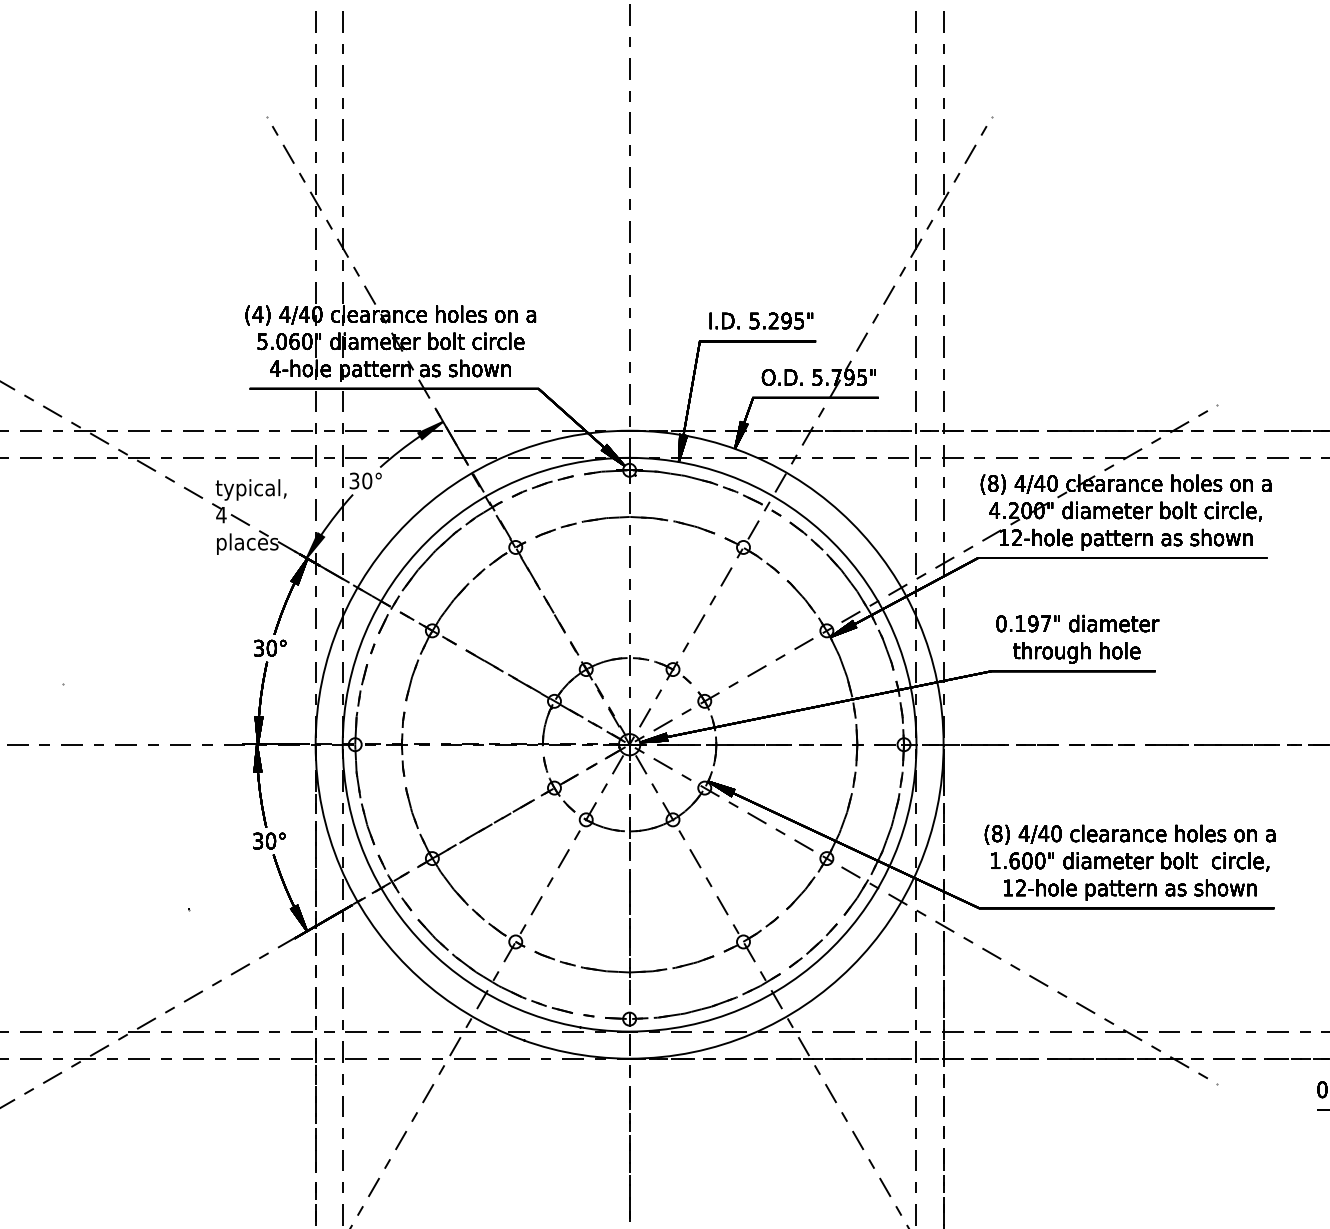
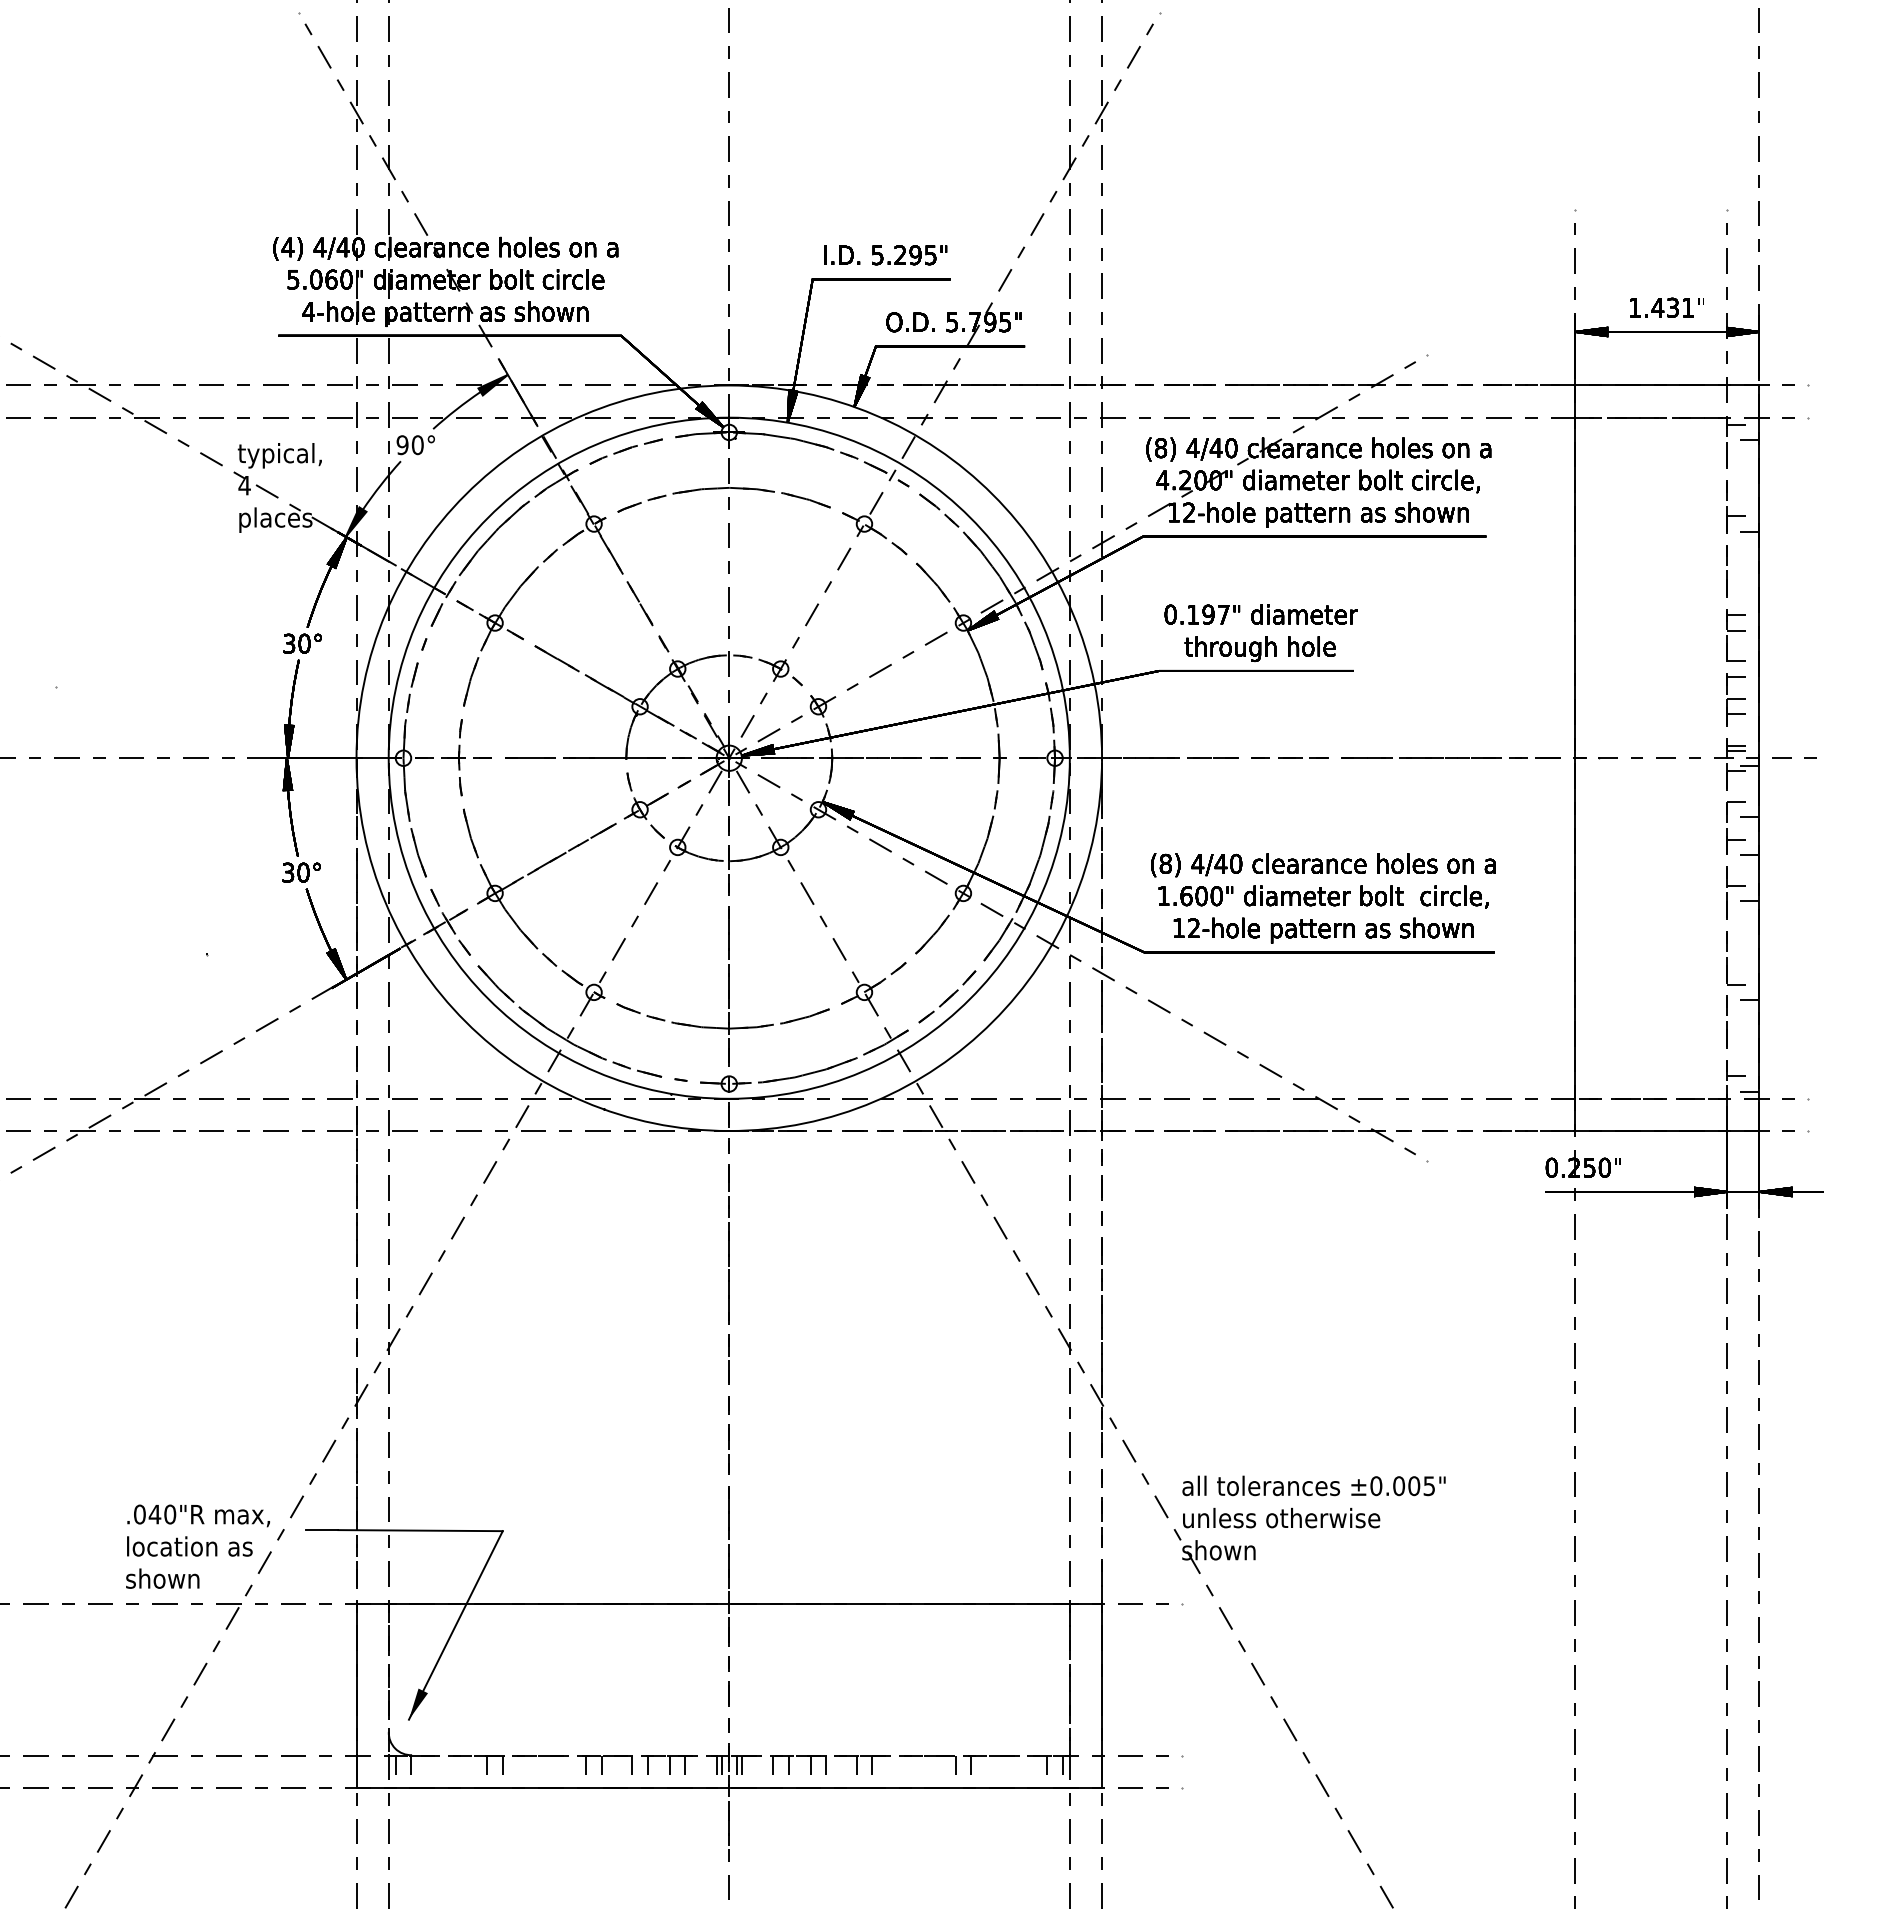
text: (354, 480) -> (402, 444), 30° -> 90°

